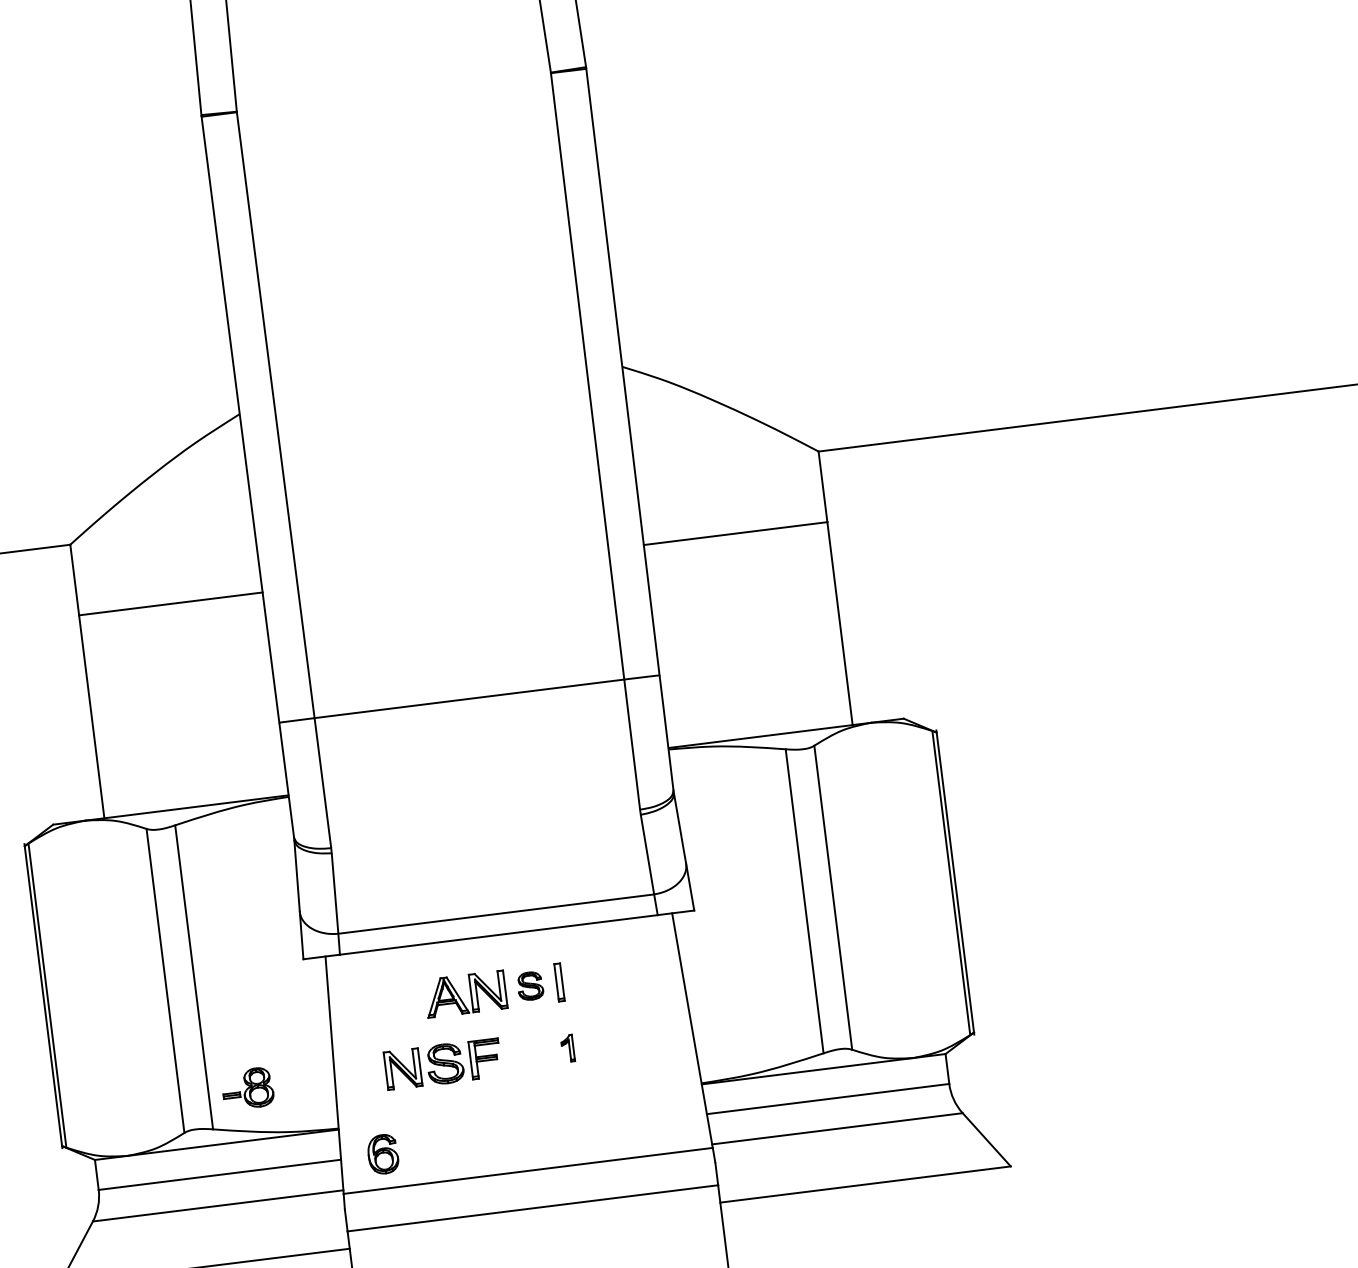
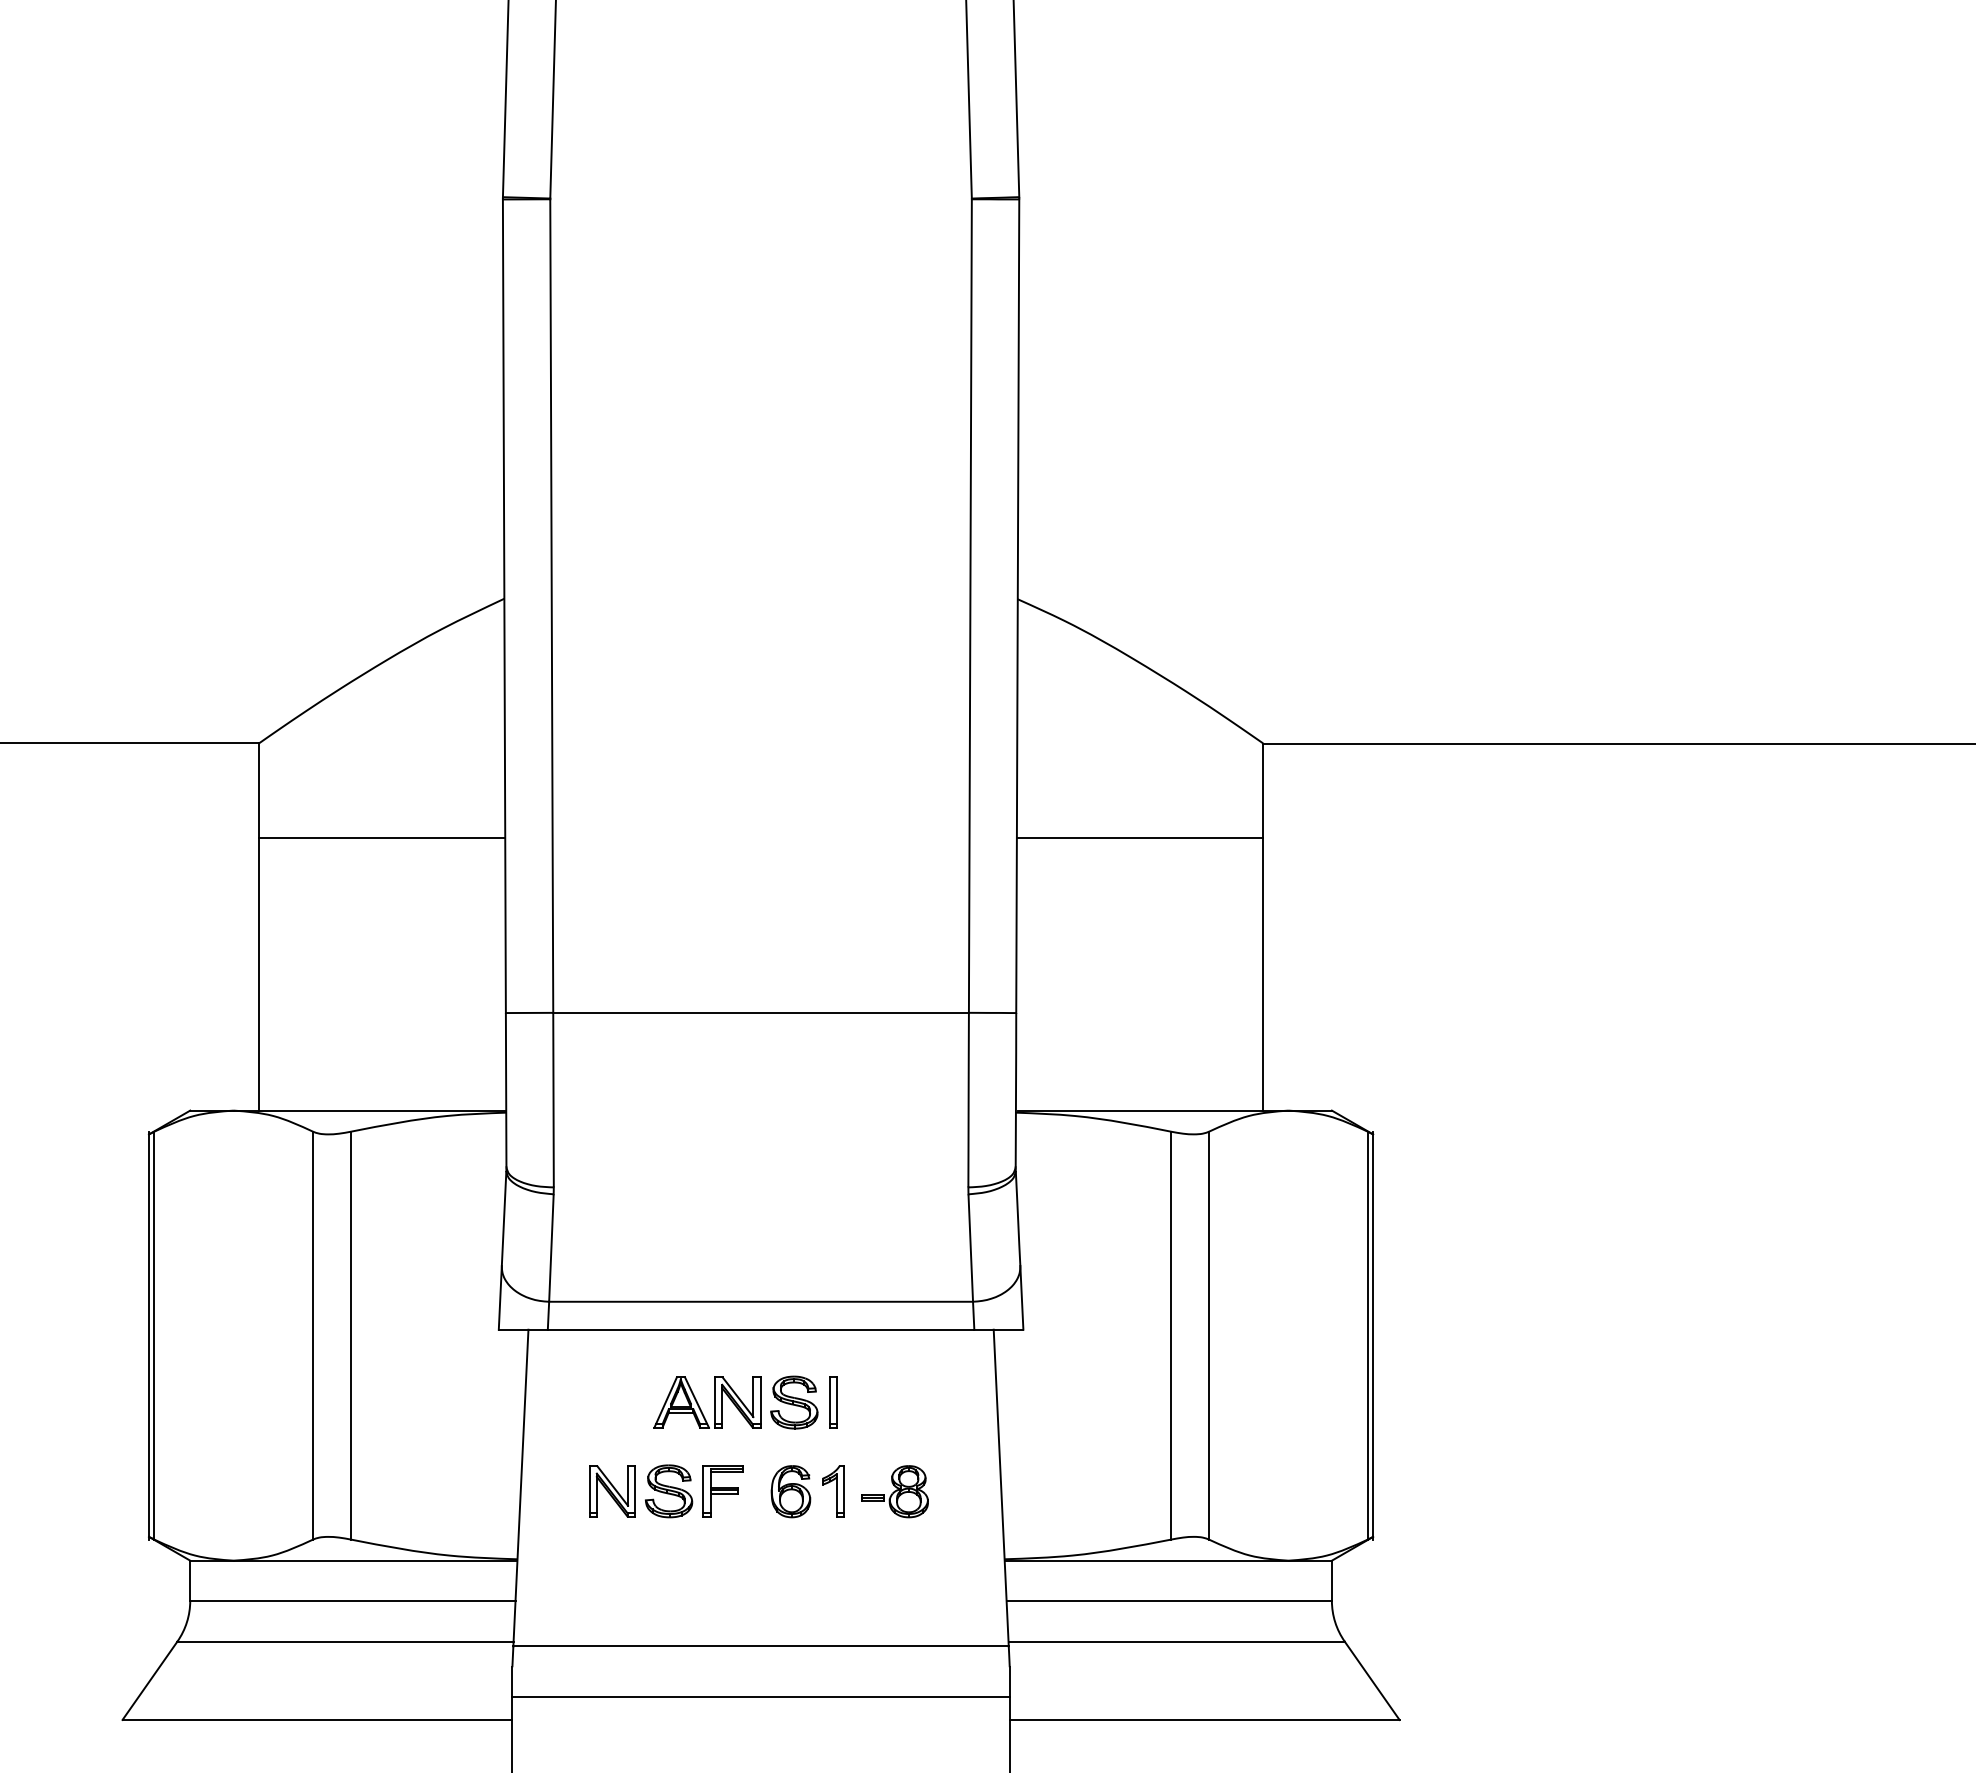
part: (530, 986) -> (794, 1402), size x1.43
part: (567, 1048) -> (833, 1491), size x1.43
part: (247, 1088) -> (894, 1491), moved
part: (382, 1154) -> (790, 1491), moved

